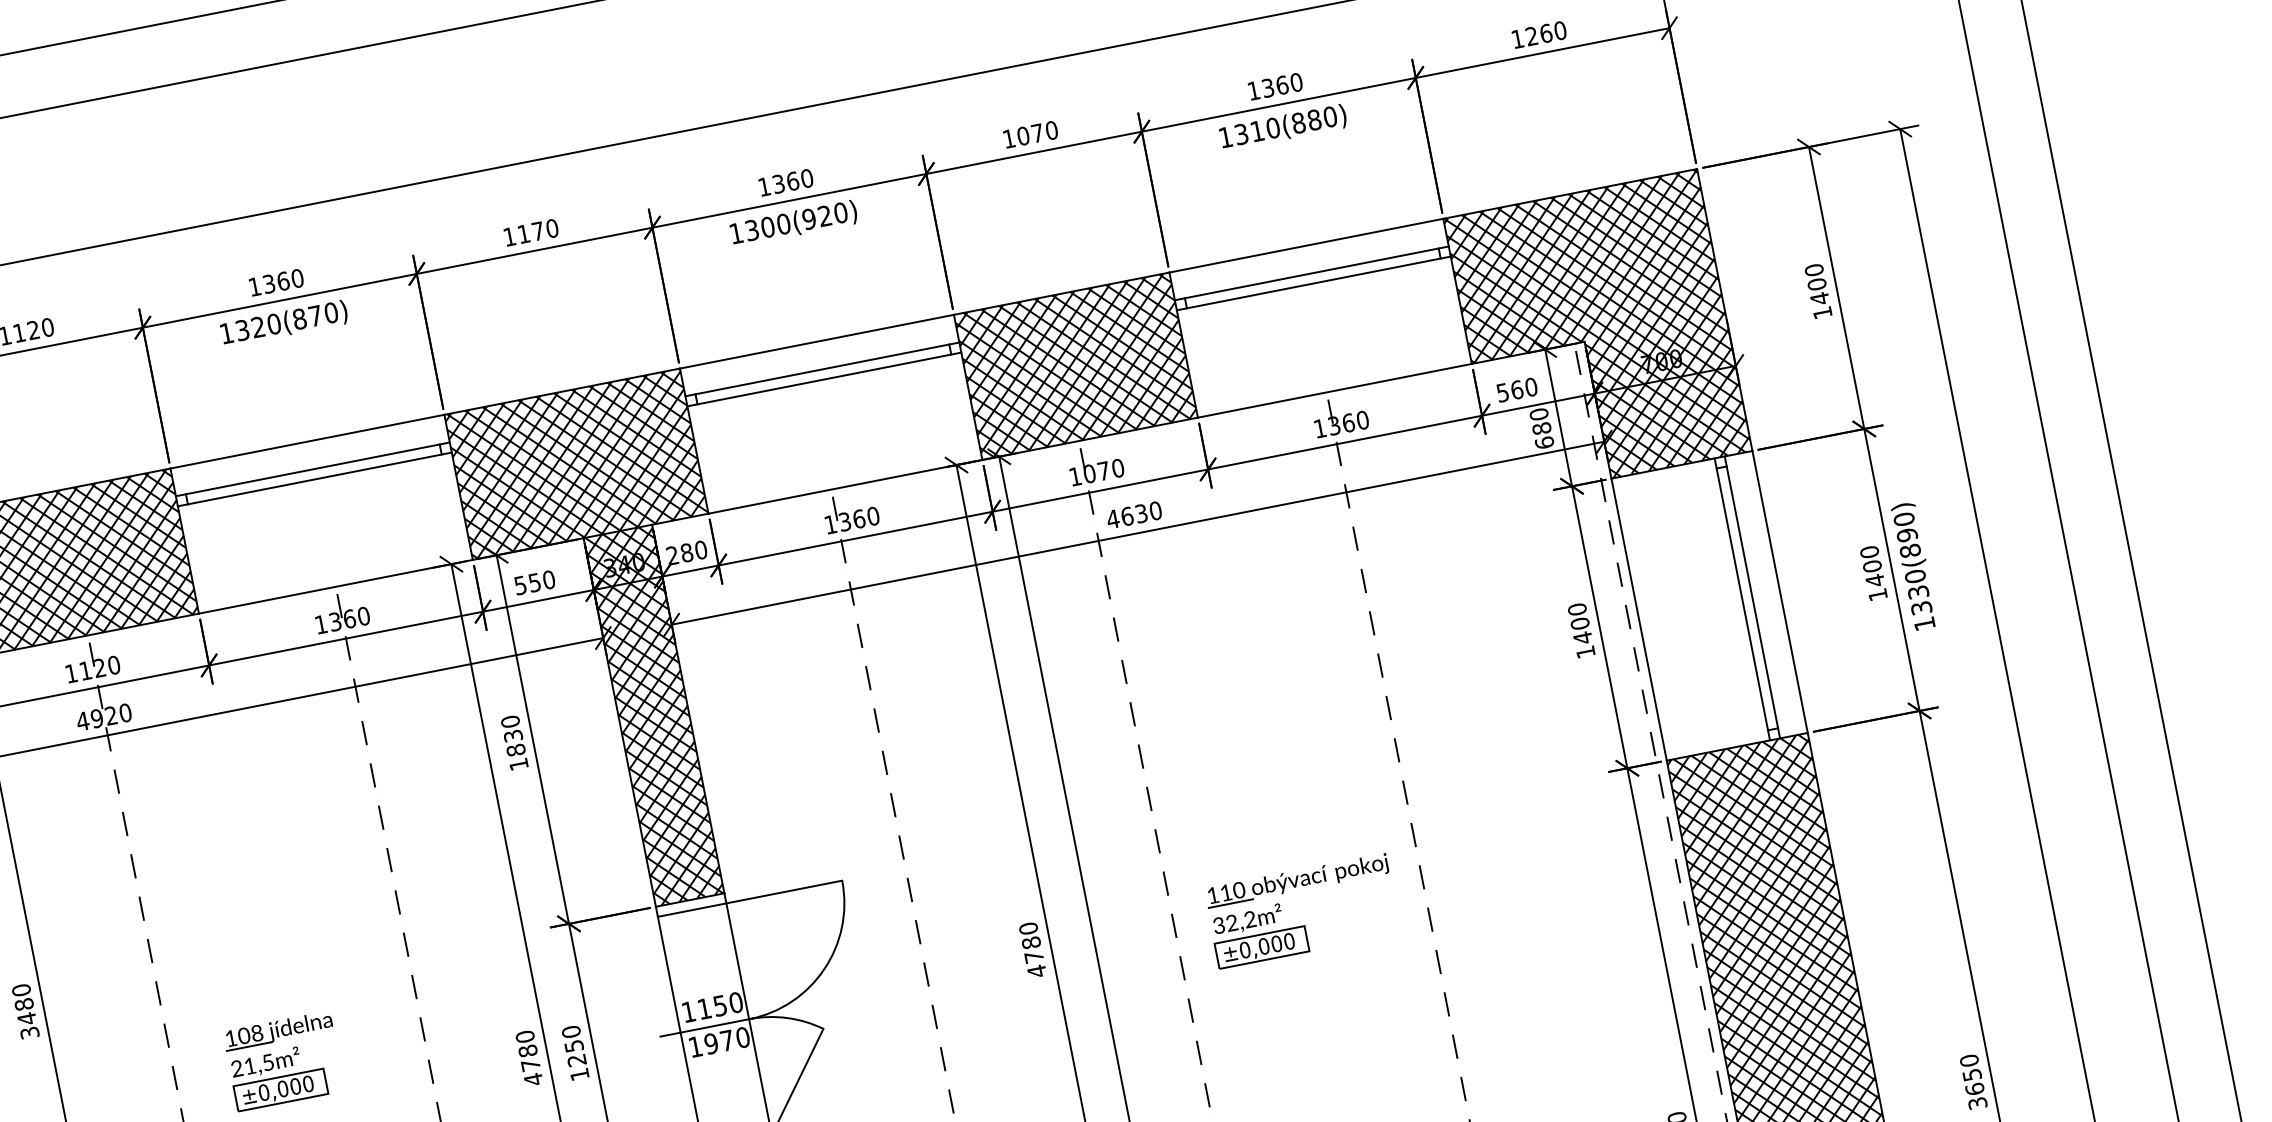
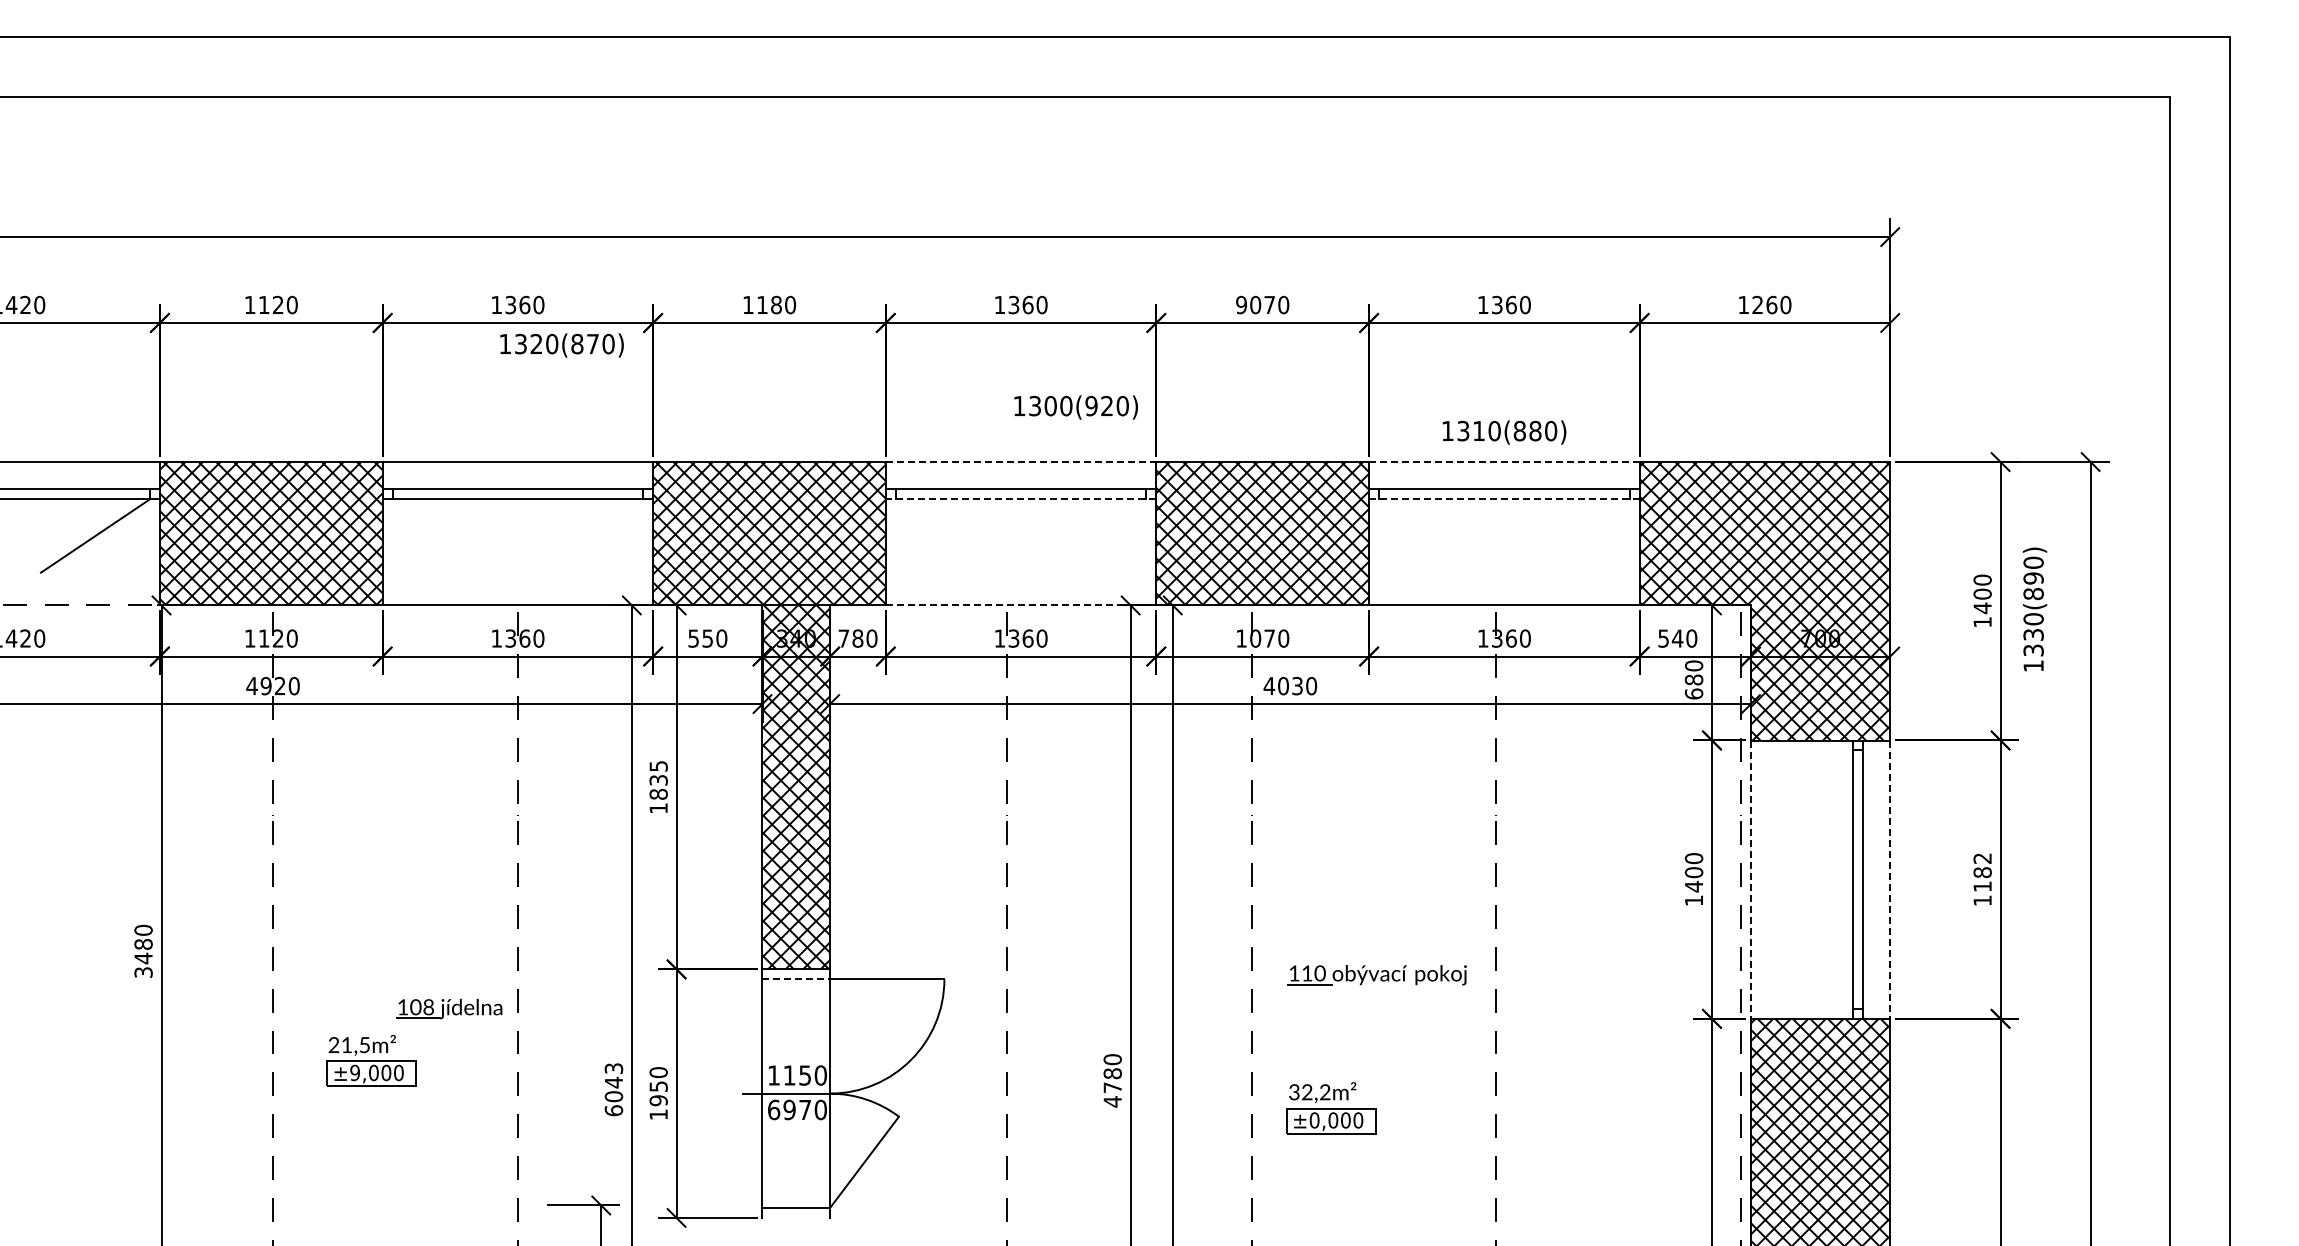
text: (1283, 127) -> (1504, 432), moved
text: (1008, 138) -> (1241, 304), 1070 -> 9070
text: (793, 223) -> (1075, 407), moved
text: (538, 230) -> (776, 304), 1170 -> 1180
line: (1306, 246) -> (1504, 462), solid -> dashed
line: (1313, 283) -> (1503, 499), solid -> dashed
text: (283, 323) -> (561, 345), moved
line: (817, 342) -> (1021, 462), solid -> dashed
line: (823, 379) -> (1020, 499), solid -> dashed
text: (1516, 389) -> (1677, 638), 560 -> 540
line: (845, 486) -> (1021, 605), solid -> dashed
text: (1127, 516) -> (1283, 686), 4630 -> 4030
text: (672, 555) -> (843, 638), 280 -> 780
text: (1872, 566) -> (1982, 872), 1400 -> 1182
text: (1915, 566) -> (2035, 609), moved
line: (1780, 592) -> (1890, 880), solid -> dashed
line: (1638, 620) -> (1750, 880), solid -> dashed
text: (510, 721) -> (658, 765), 1830 -> 1835
part: (1296, 881) -> (1376, 975), moved
line: (692, 910) -> (796, 979), solid -> dashed
part: (278, 1030) -> (449, 1008), moved
text: (695, 1046) -> (774, 1109), 1970 -> 6970
text: (528, 1058) -> (613, 1089), 4780 -> 6043
text: (576, 1060) -> (658, 1100), 1250 -> 1950
text: (263, 1093) -> (354, 1073), ±0,000 -> ±9,000

